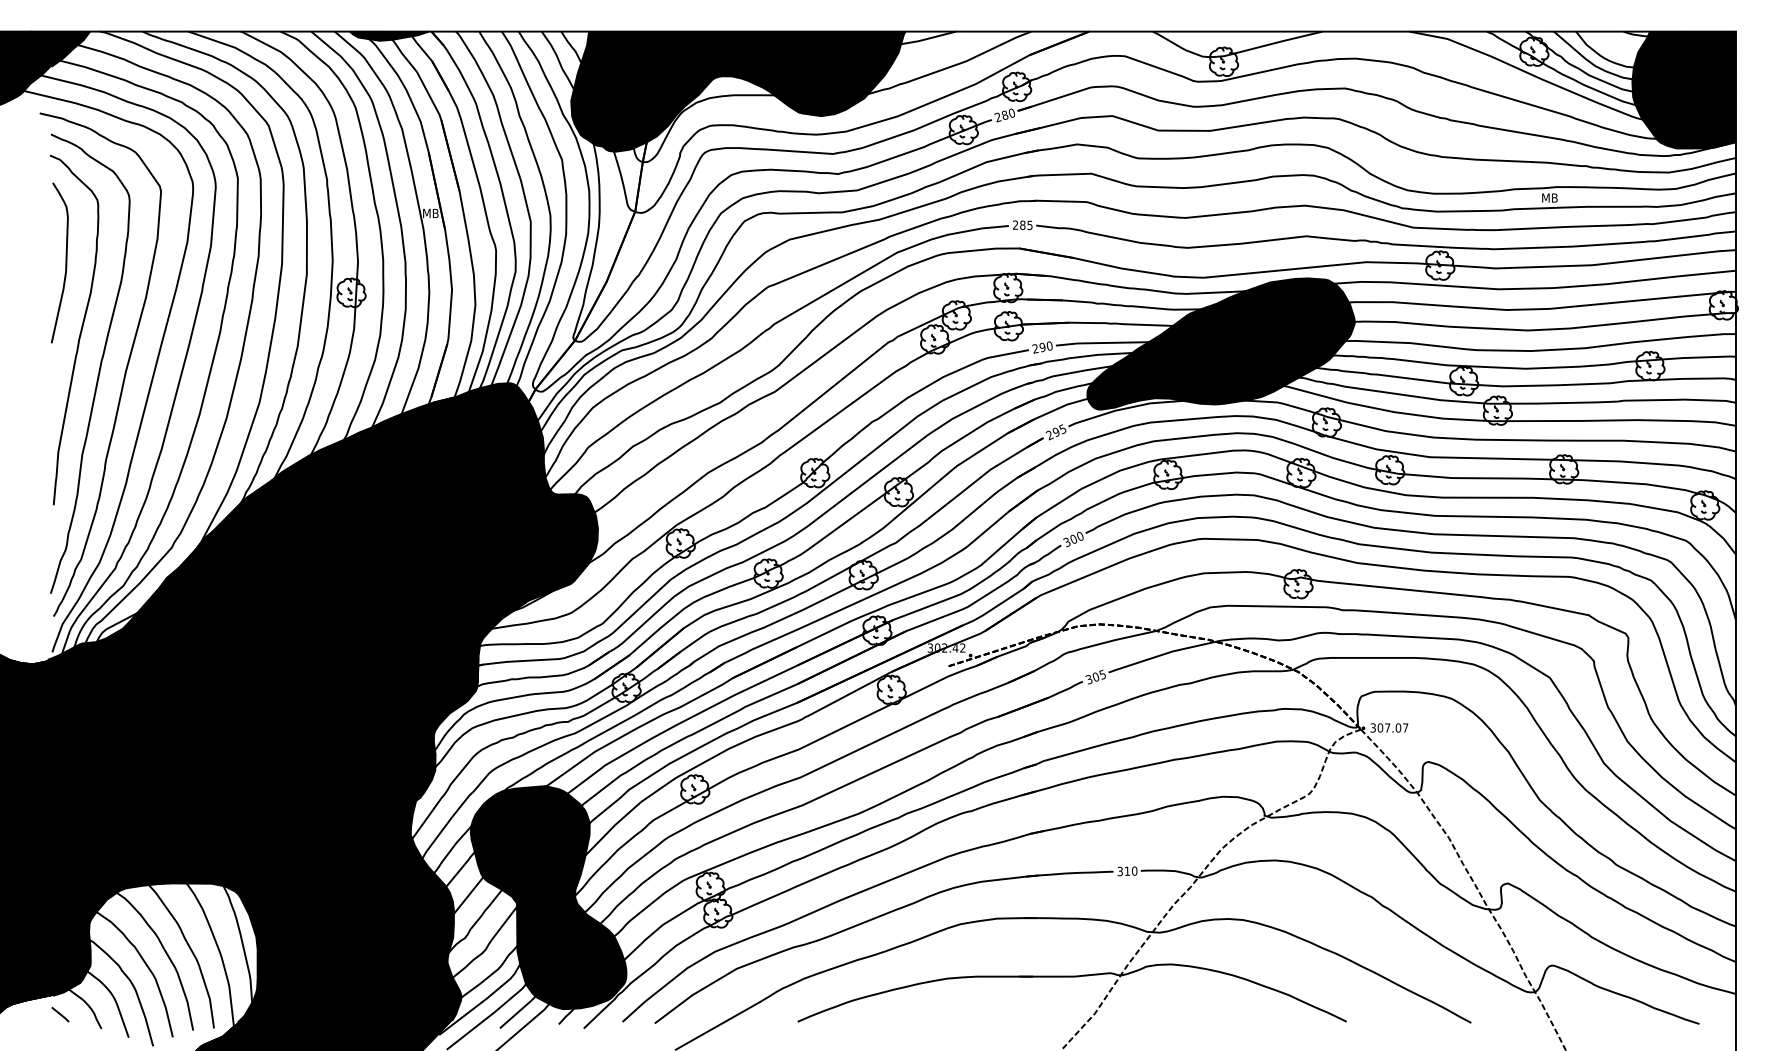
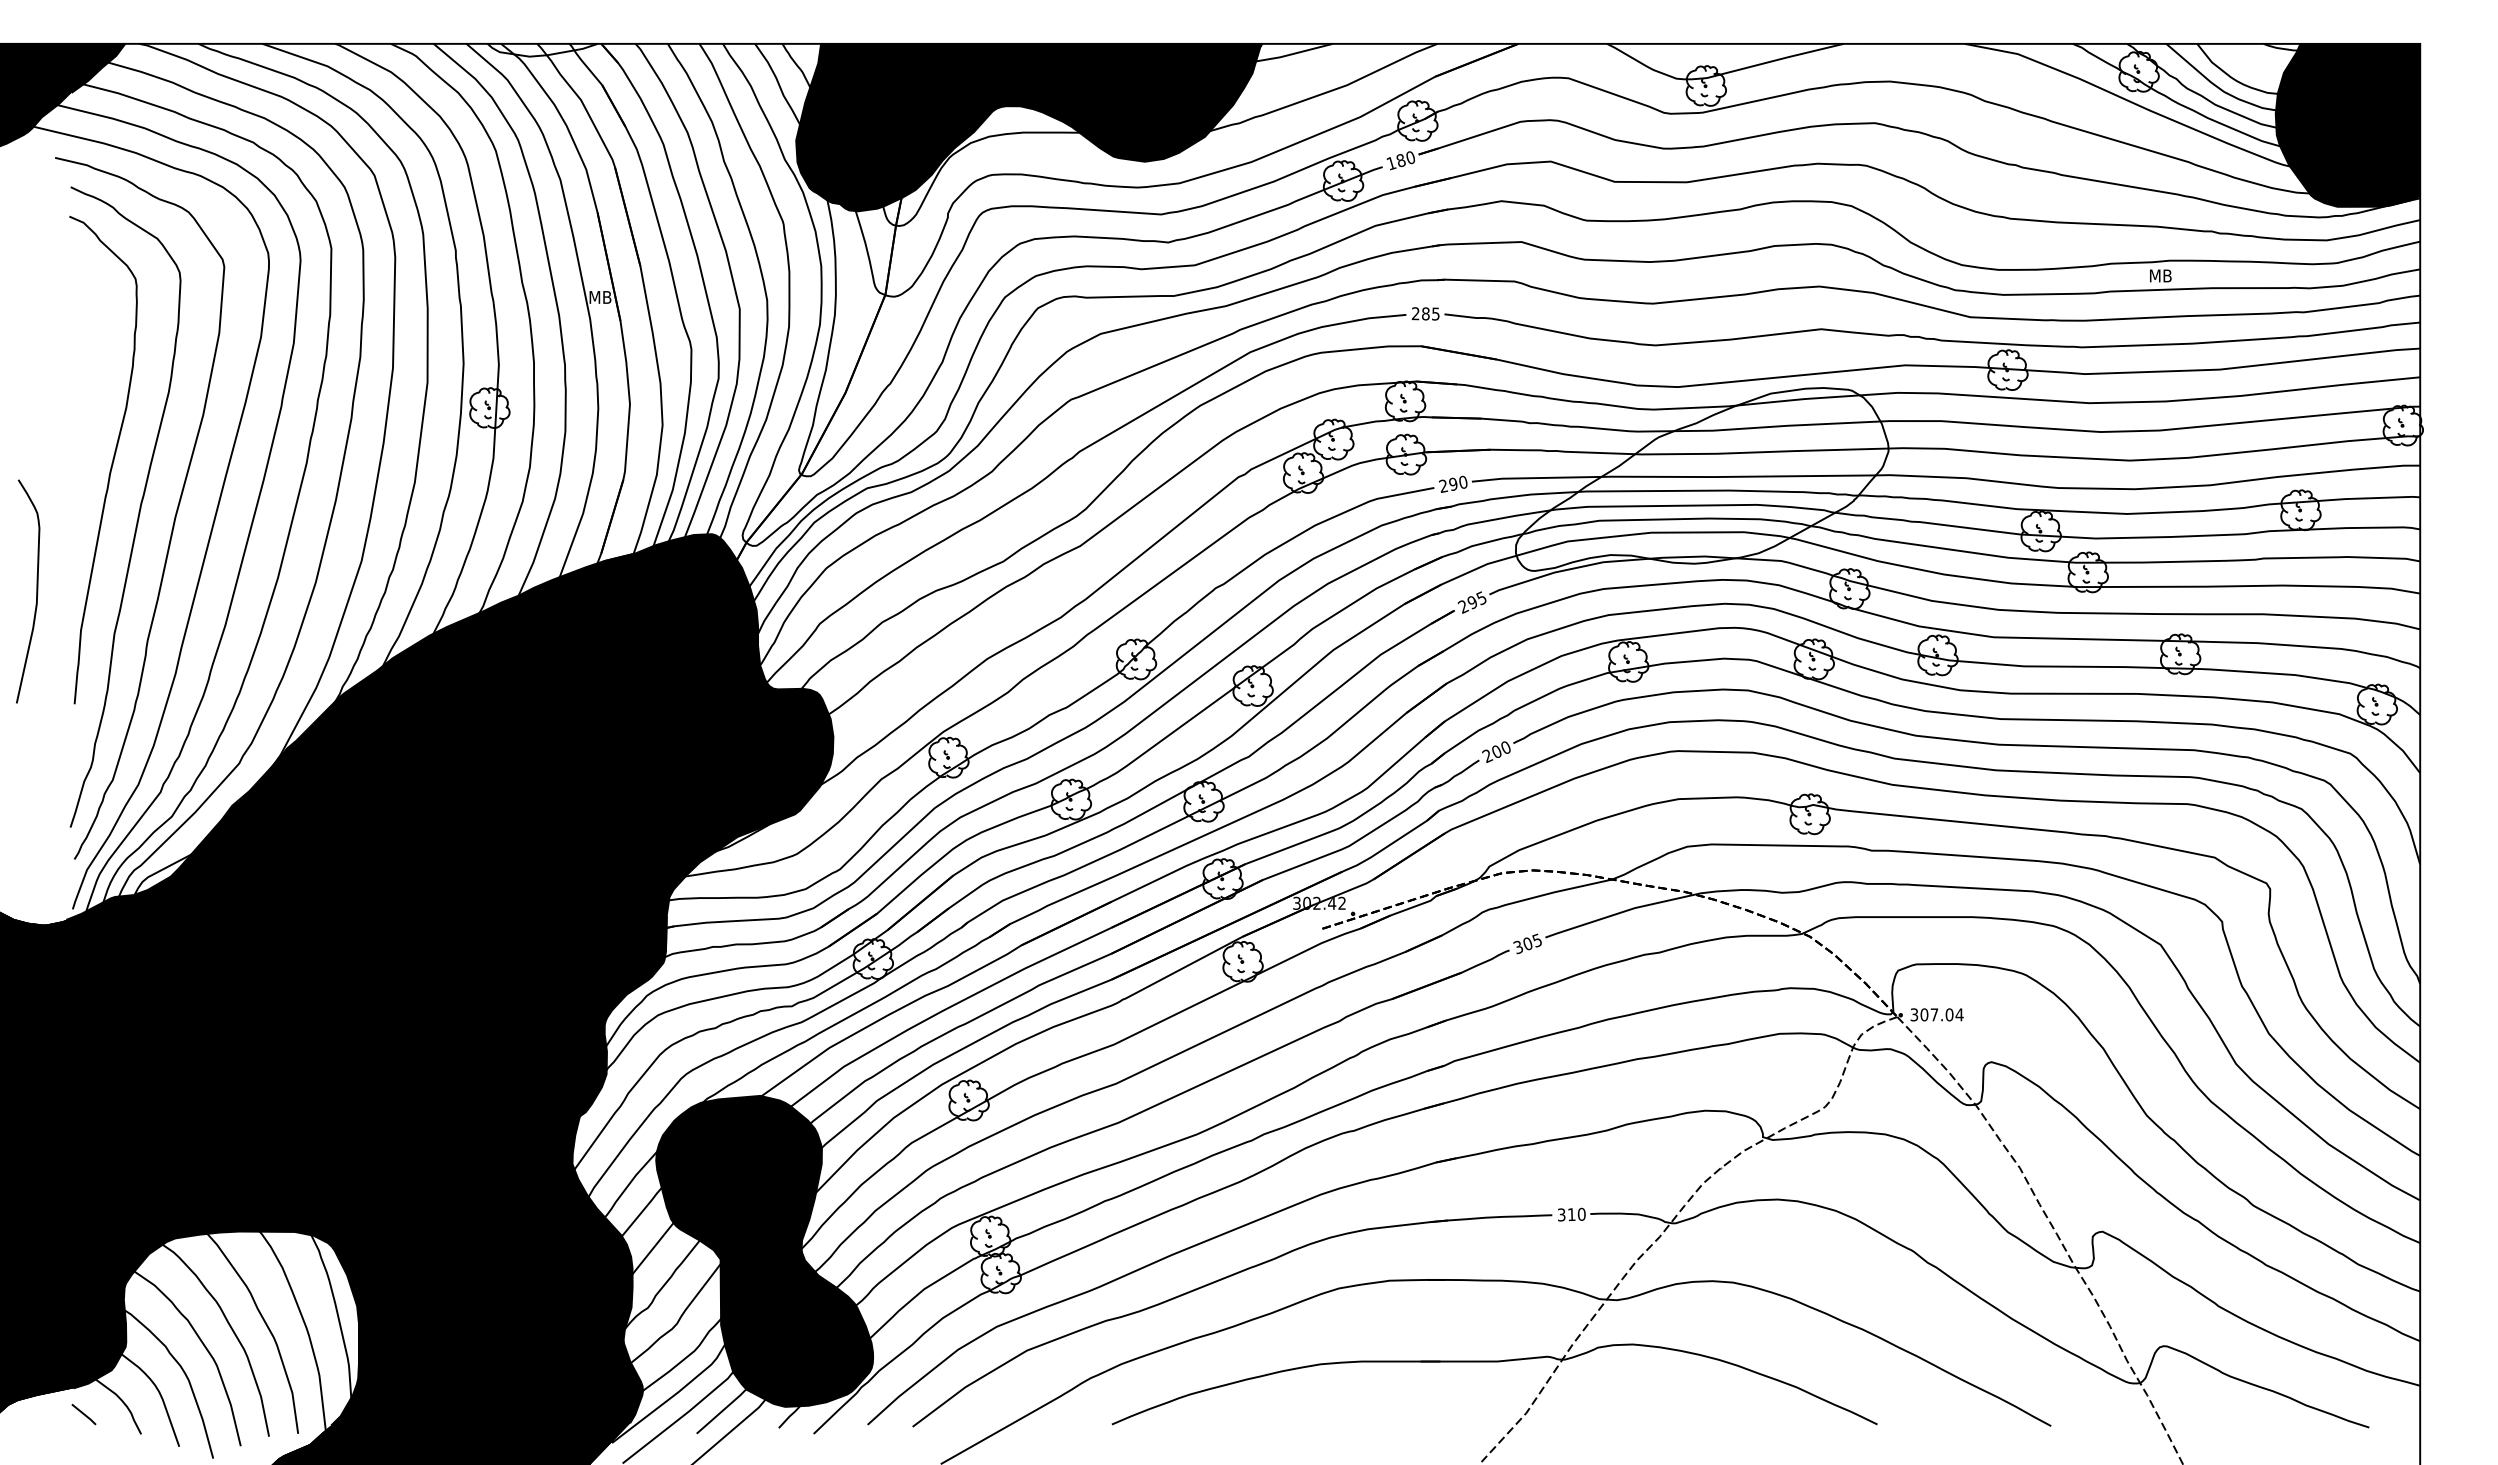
fill: (389, 35) -> (542, 49), removed
text: (998, 117) -> (1391, 163), 280 -> 180
curve: (65, 263) -> (36, 591), moved
fill: (1220, 343) -> (1701, 478), removed
text: (1067, 541) -> (1487, 755), 300 -> 200
text: (1405, 727) -> (1959, 1014), 307.07 -> 307.04

